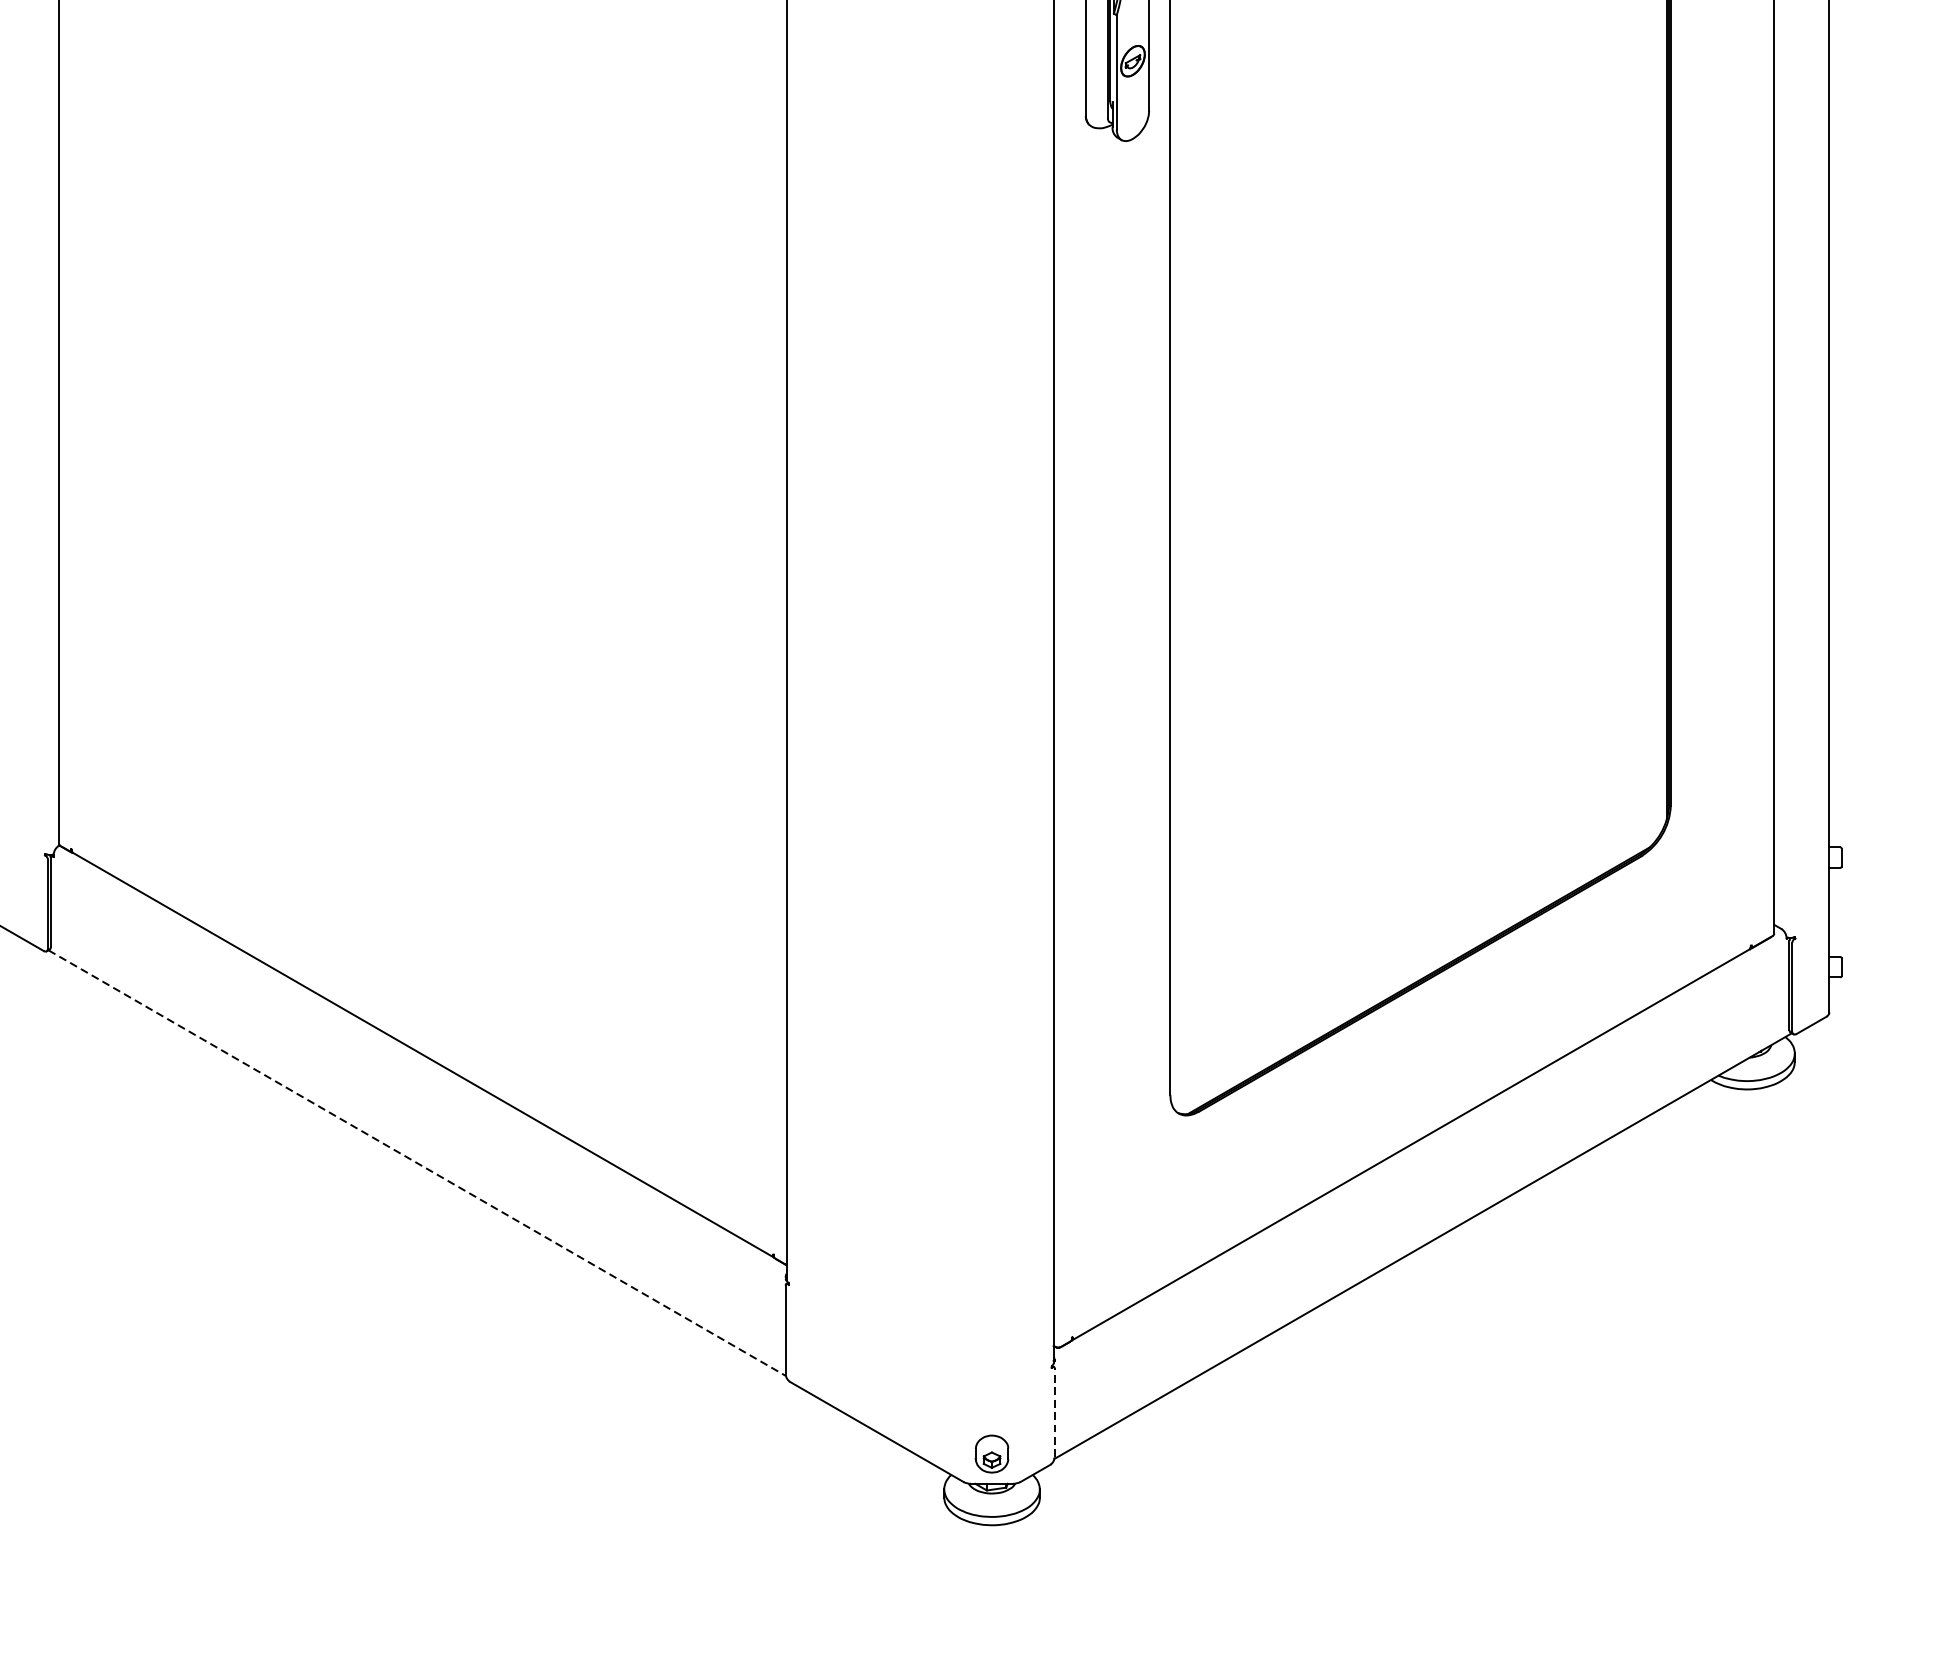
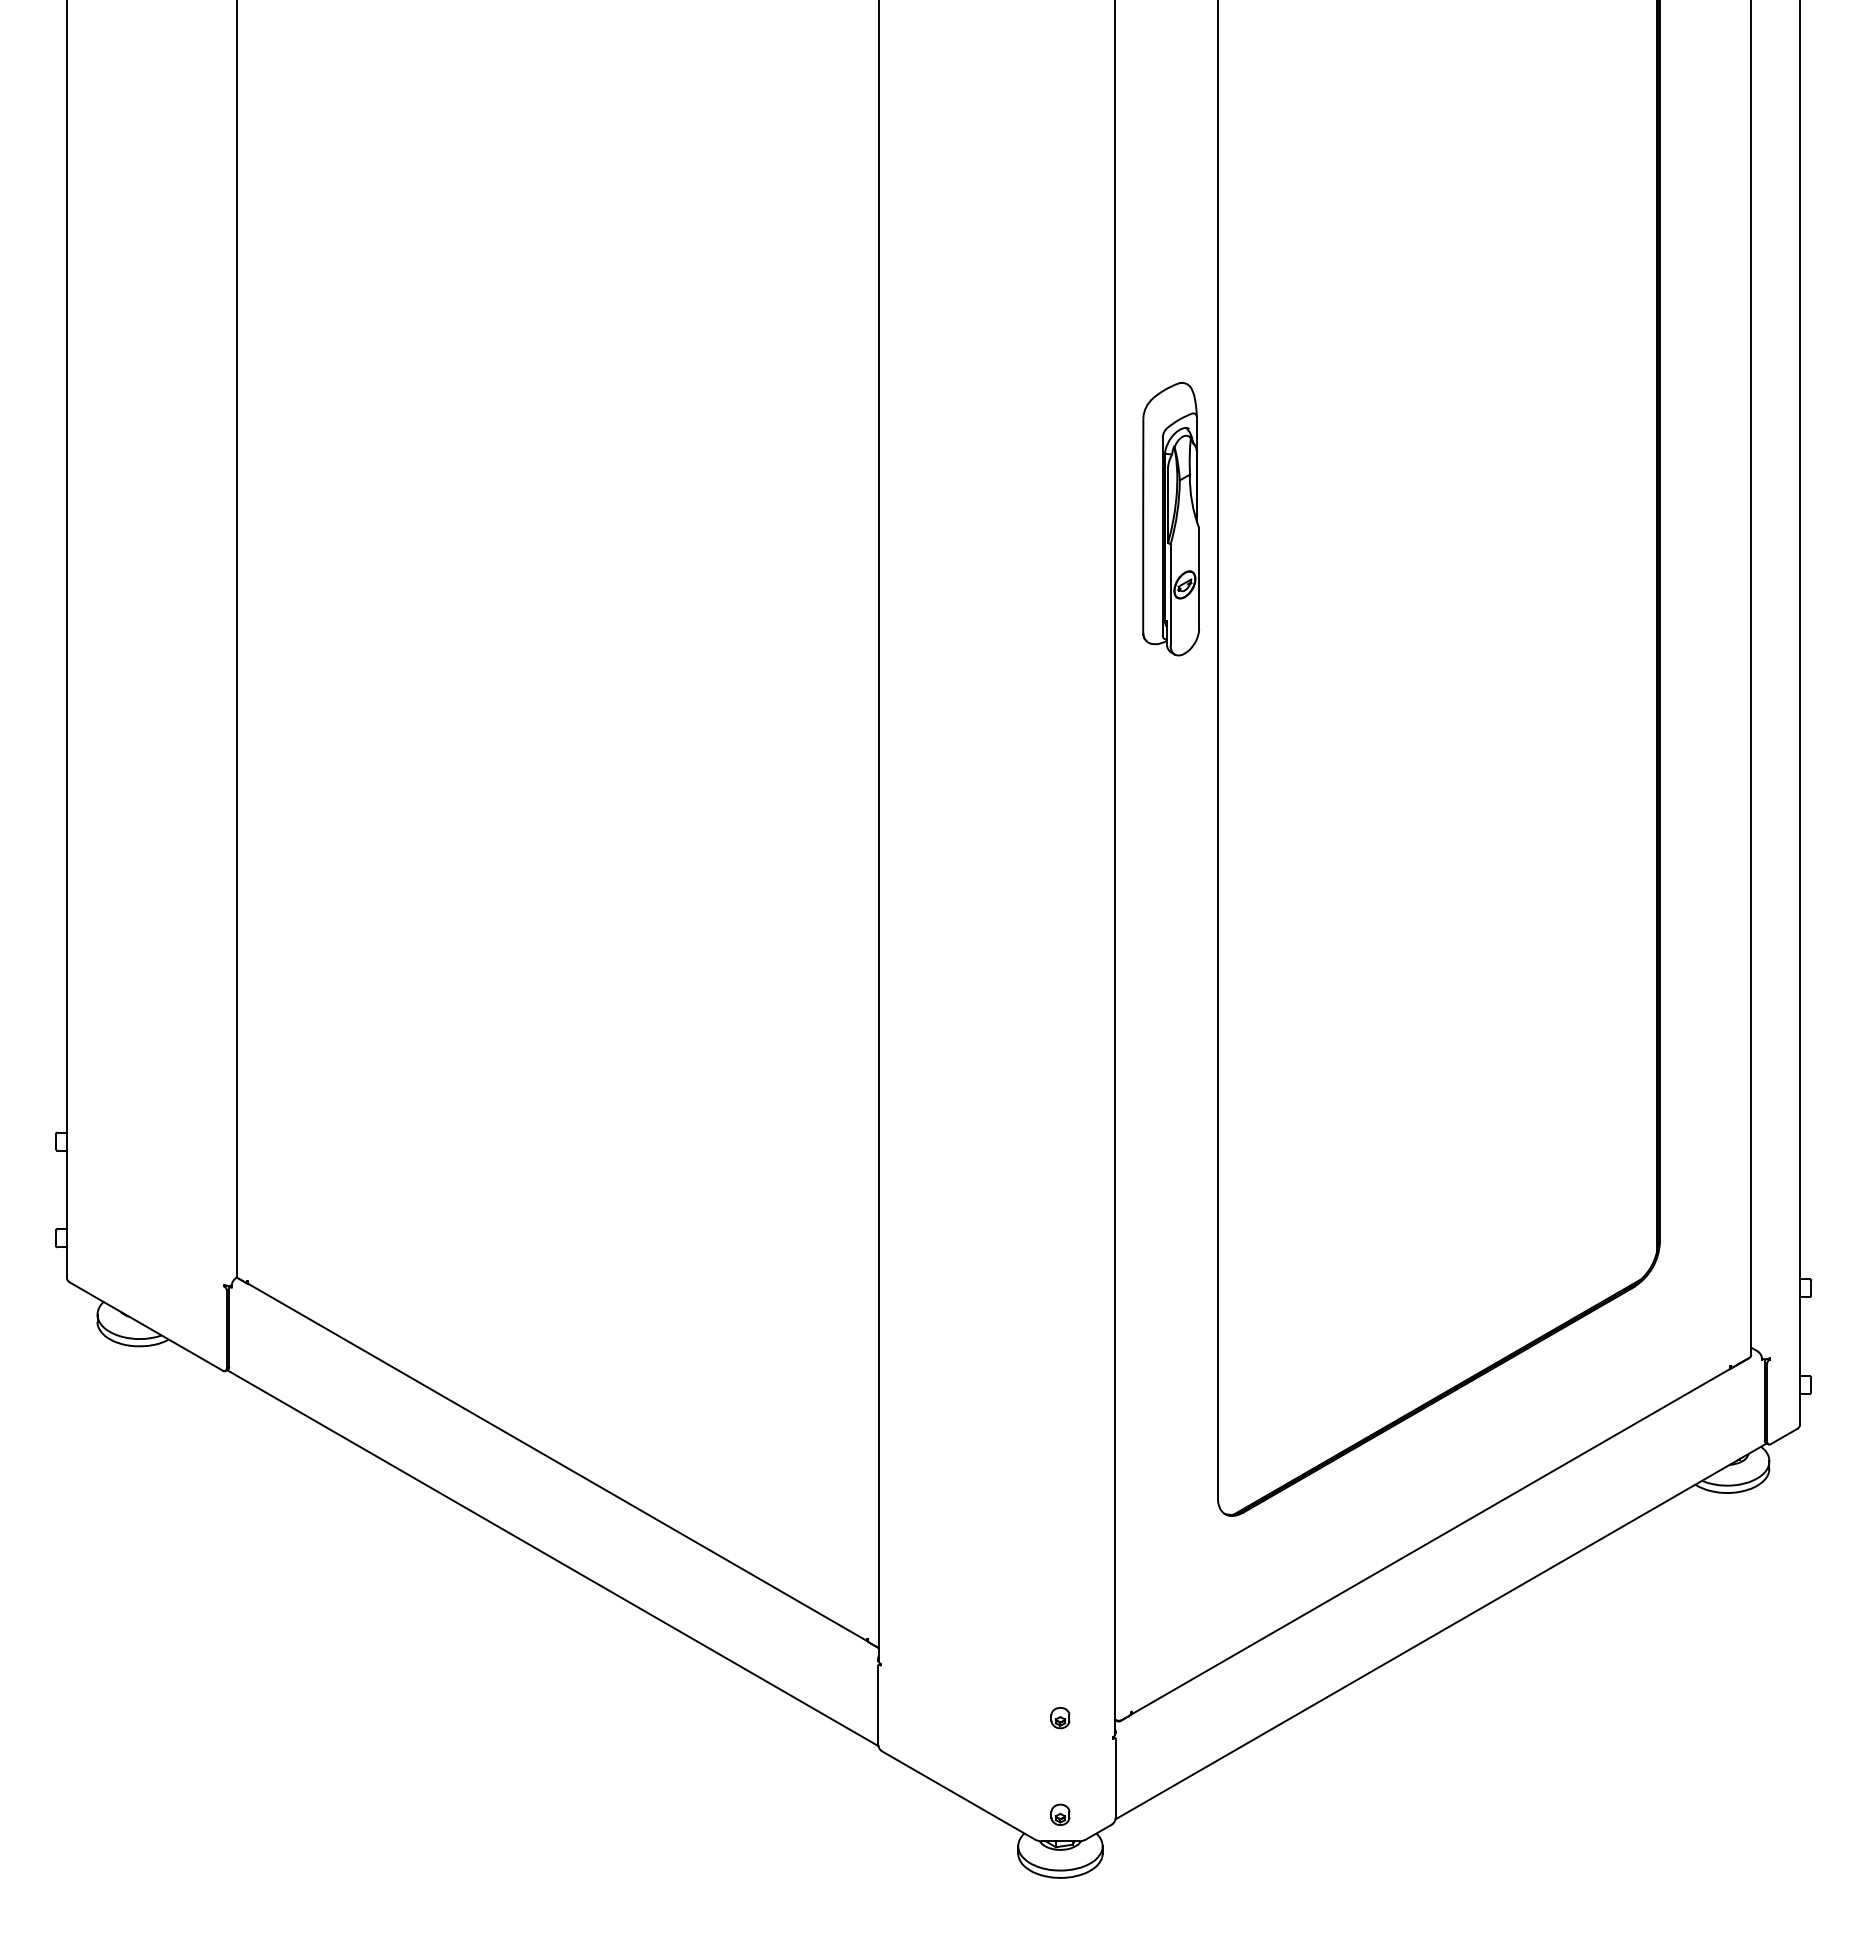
line: (416, 1163) -> (552, 1558), dashed -> solid
part: (992, 1344) -> (1060, 1718), added
line: (1054, 1412) -> (1115, 1778), dashed -> solid
part: (992, 1453) -> (1060, 1814), size x0.62

